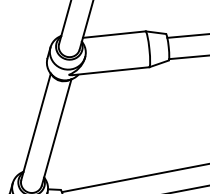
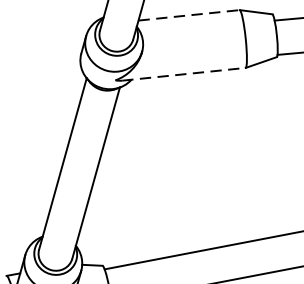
line: (114, 34) -> (189, 15), solid -> dashed
line: (111, 71) -> (184, 74), solid -> dashed

